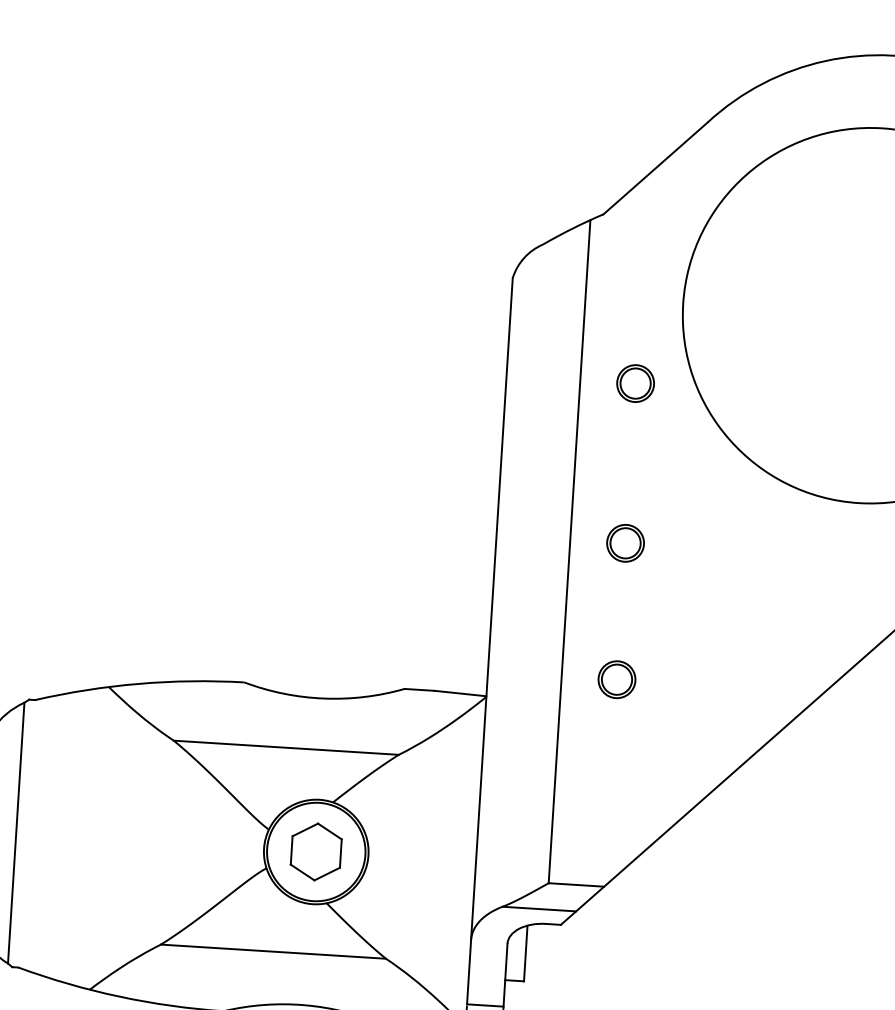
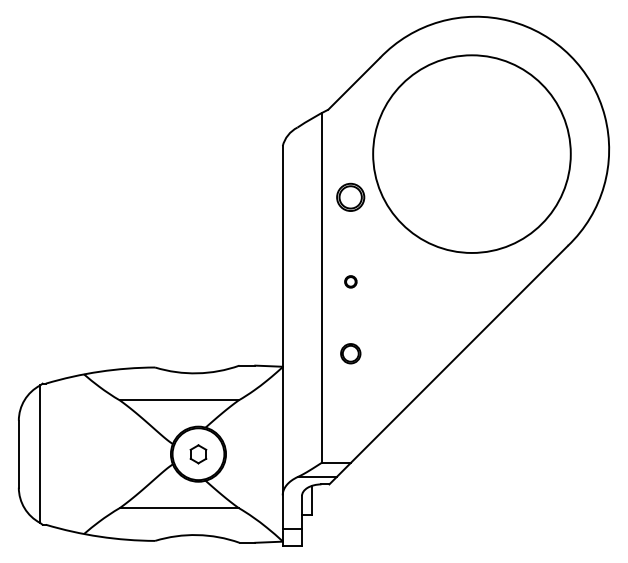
part: (635, 383) -> (350, 197), size x1.4
part: (625, 542) -> (350, 281), size x0.6
part: (316, 852) -> (198, 454), size x0.6

